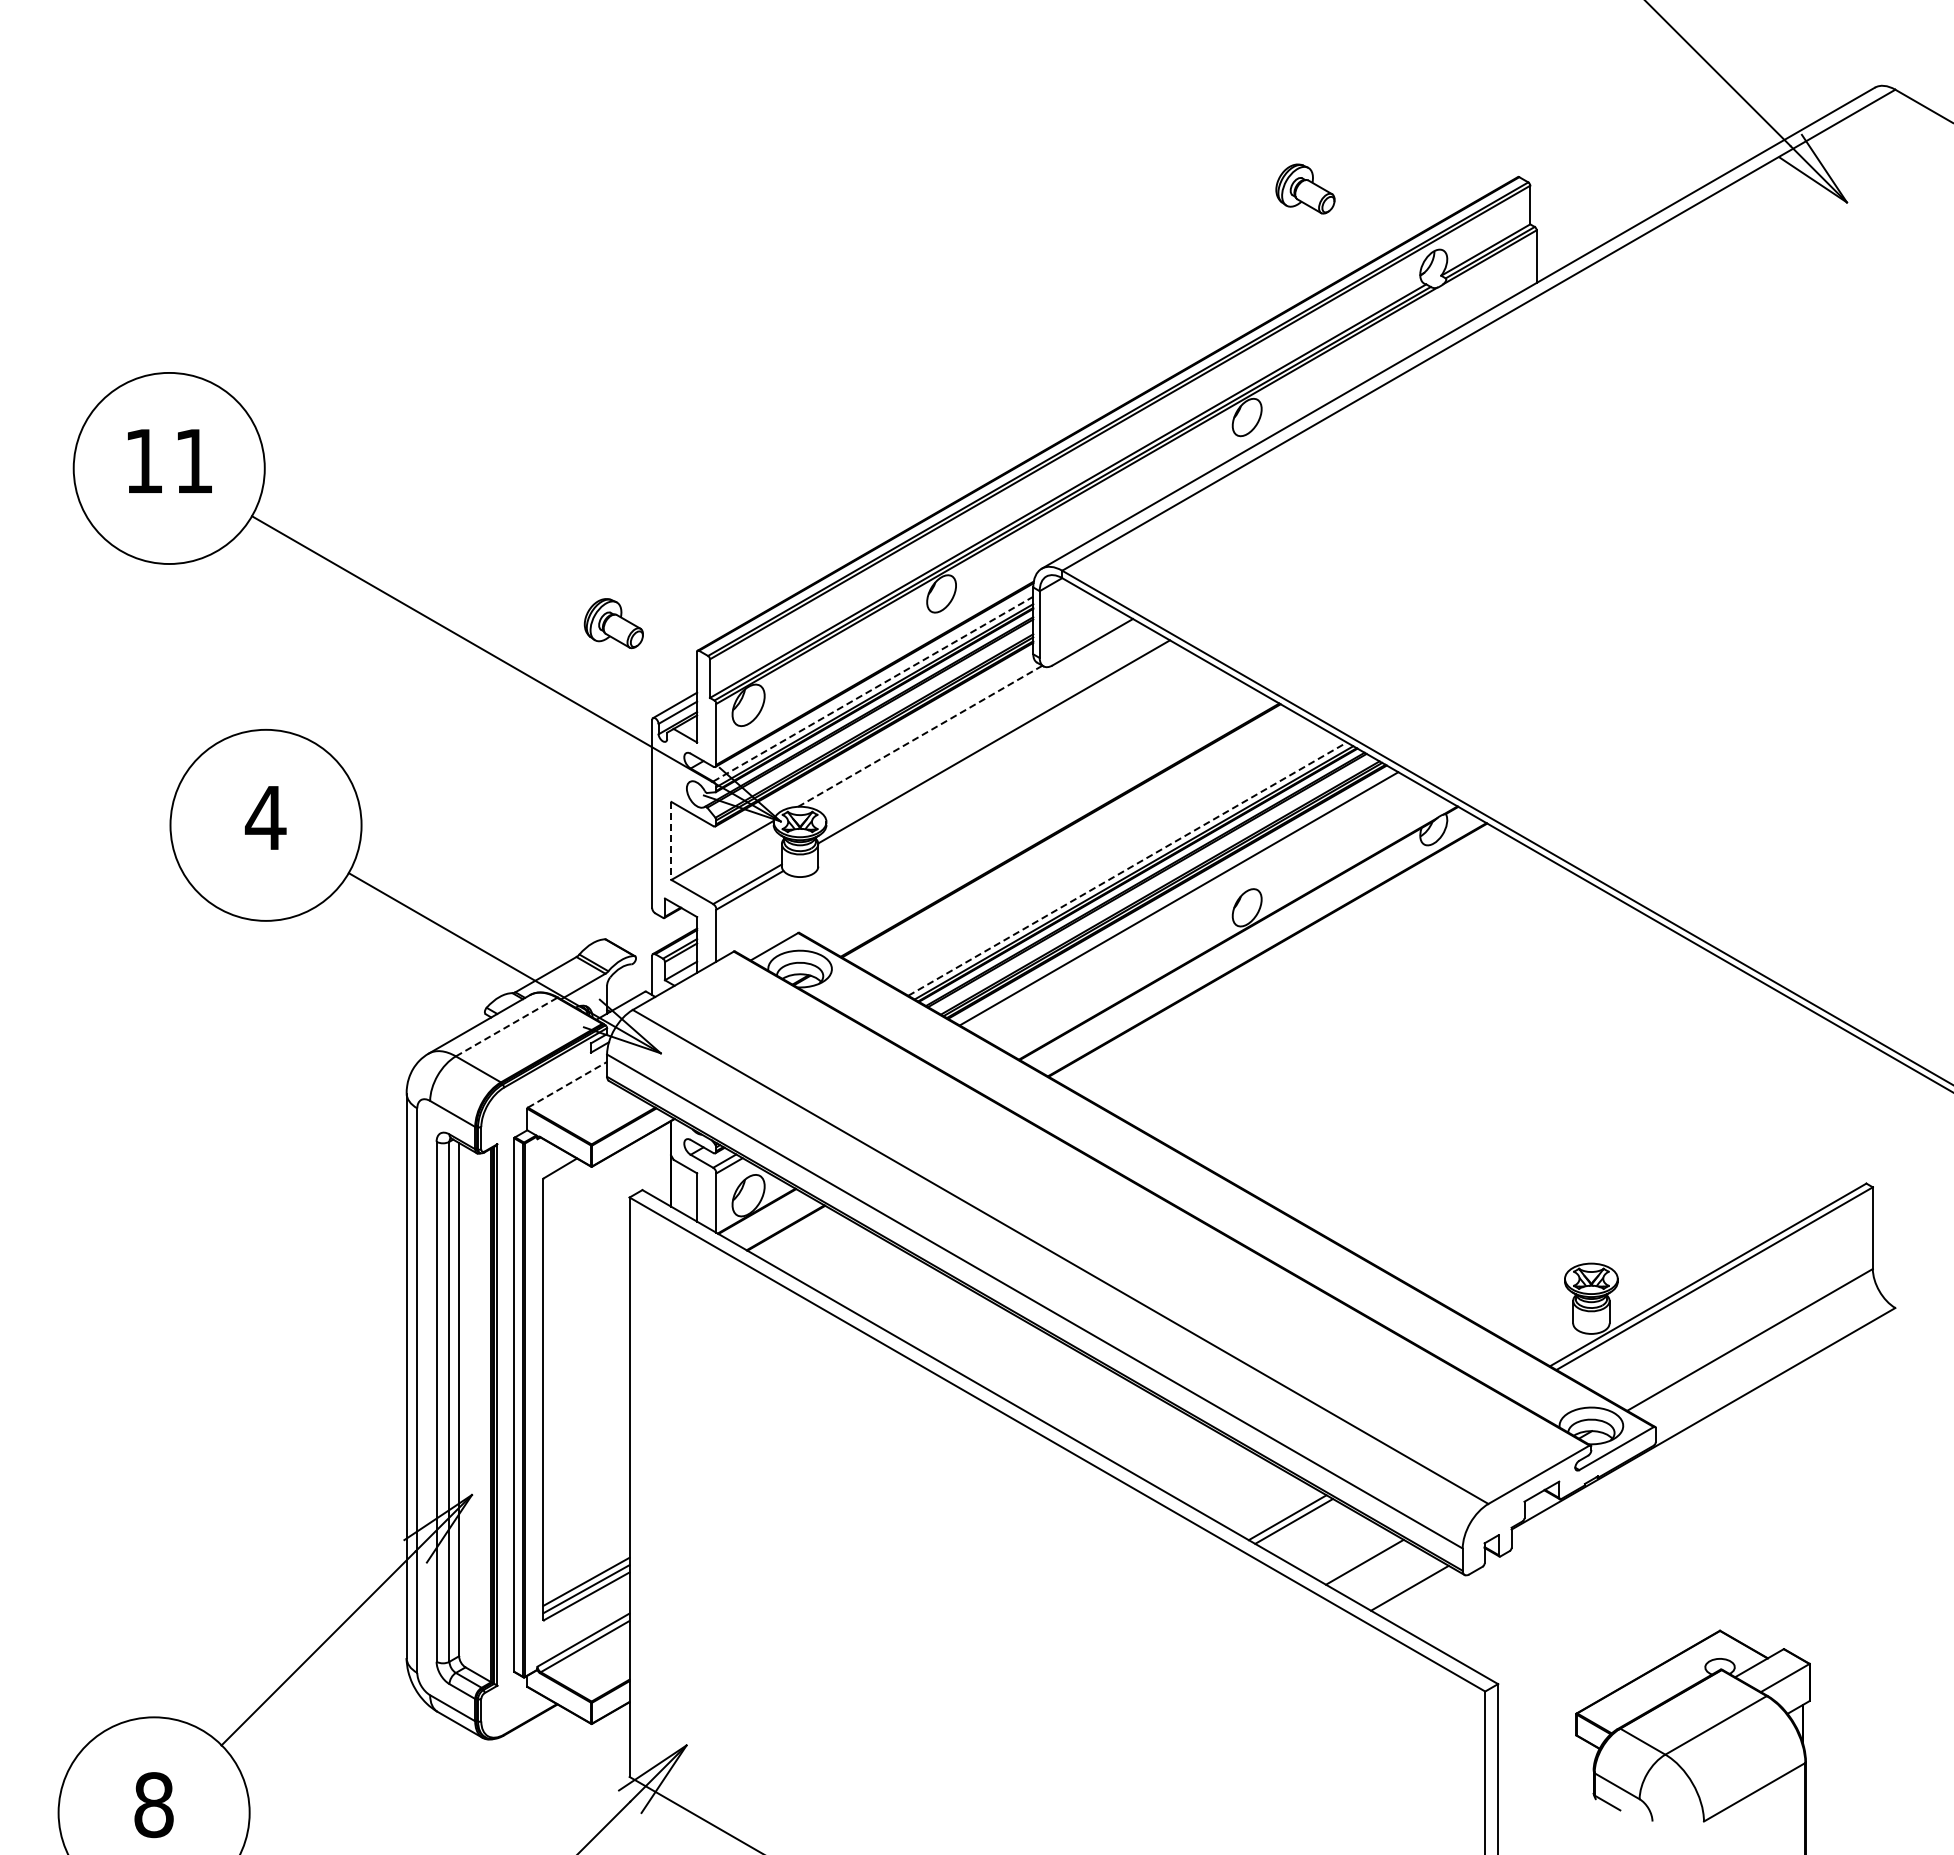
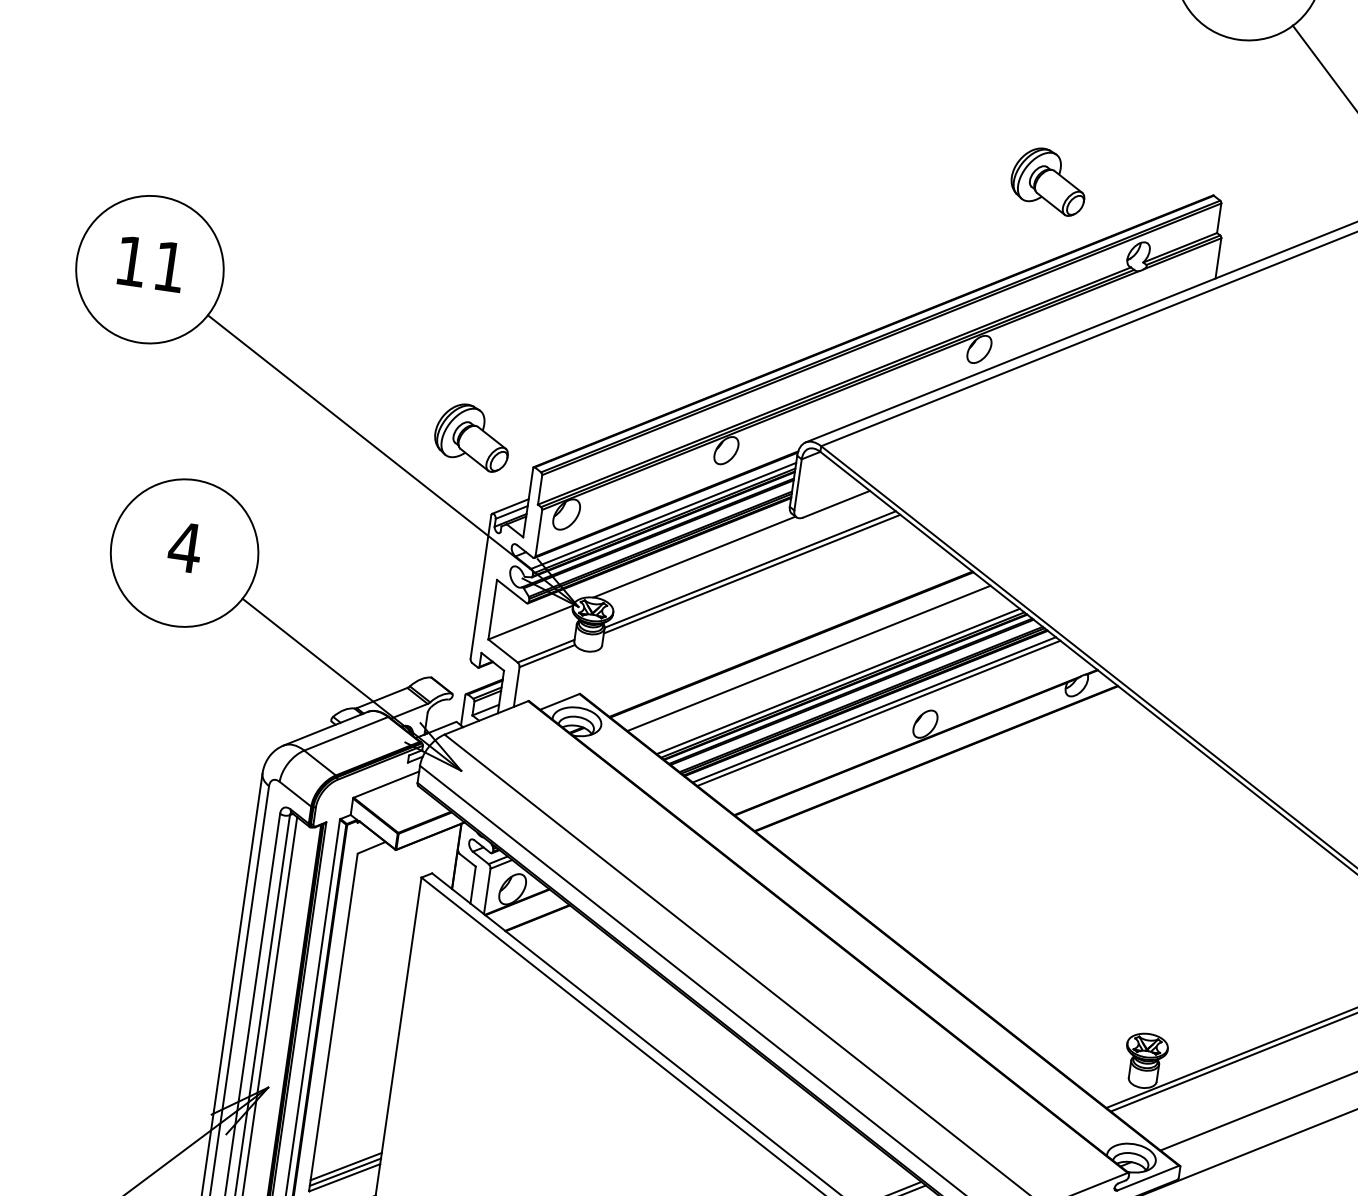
part: (1305, 188) -> (1049, 180), size x1.67
part: (613, 623) -> (472, 437), size x1.67
line: (873, 689) -> (663, 516), dashed -> solid
line: (920, 736) -> (694, 557), dashed -> solid
line: (997, 747) -> (752, 574), added
line: (671, 841) -> (492, 610), dashed -> solid
line: (1085, 844) -> (808, 658), added
line: (1128, 868) -> (839, 681), dashed -> solid
line: (1185, 902) -> (878, 713), added
line: (506, 1027) -> (346, 734), dashed -> solid
line: (567, 1084) -> (386, 784), dashed -> solid

